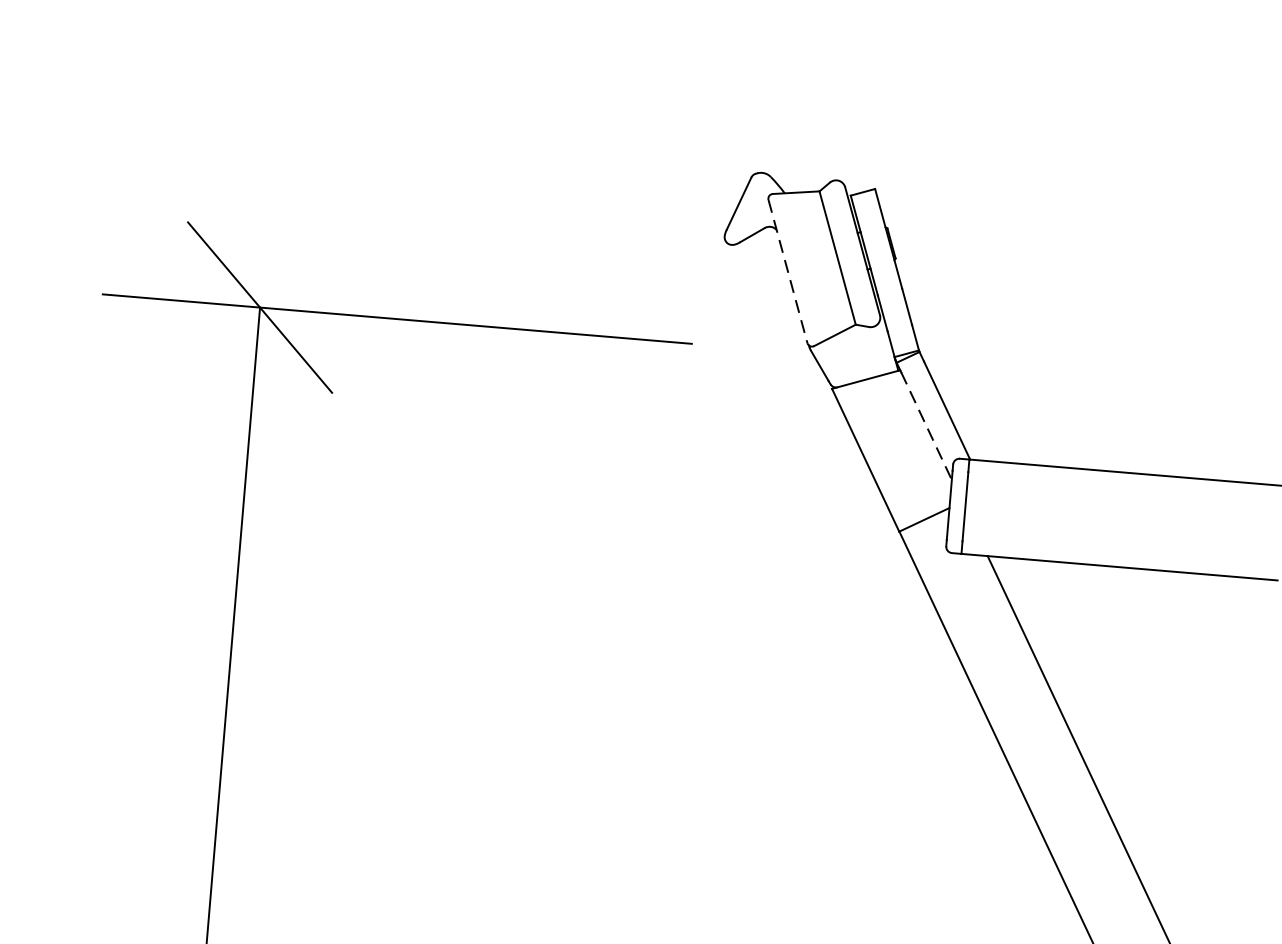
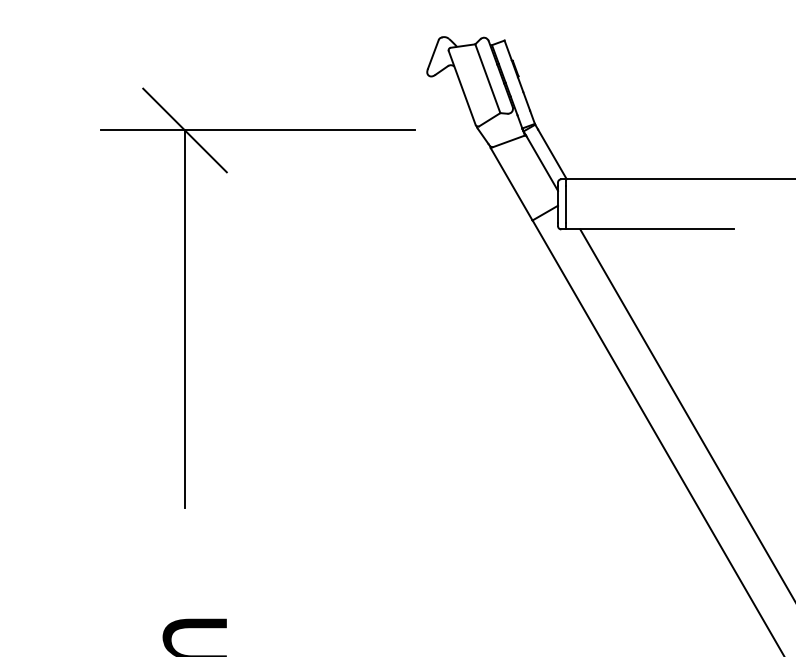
line: (788, 272) -> (462, 88), dashed -> solid
line: (927, 426) -> (542, 163), dashed -> solid

